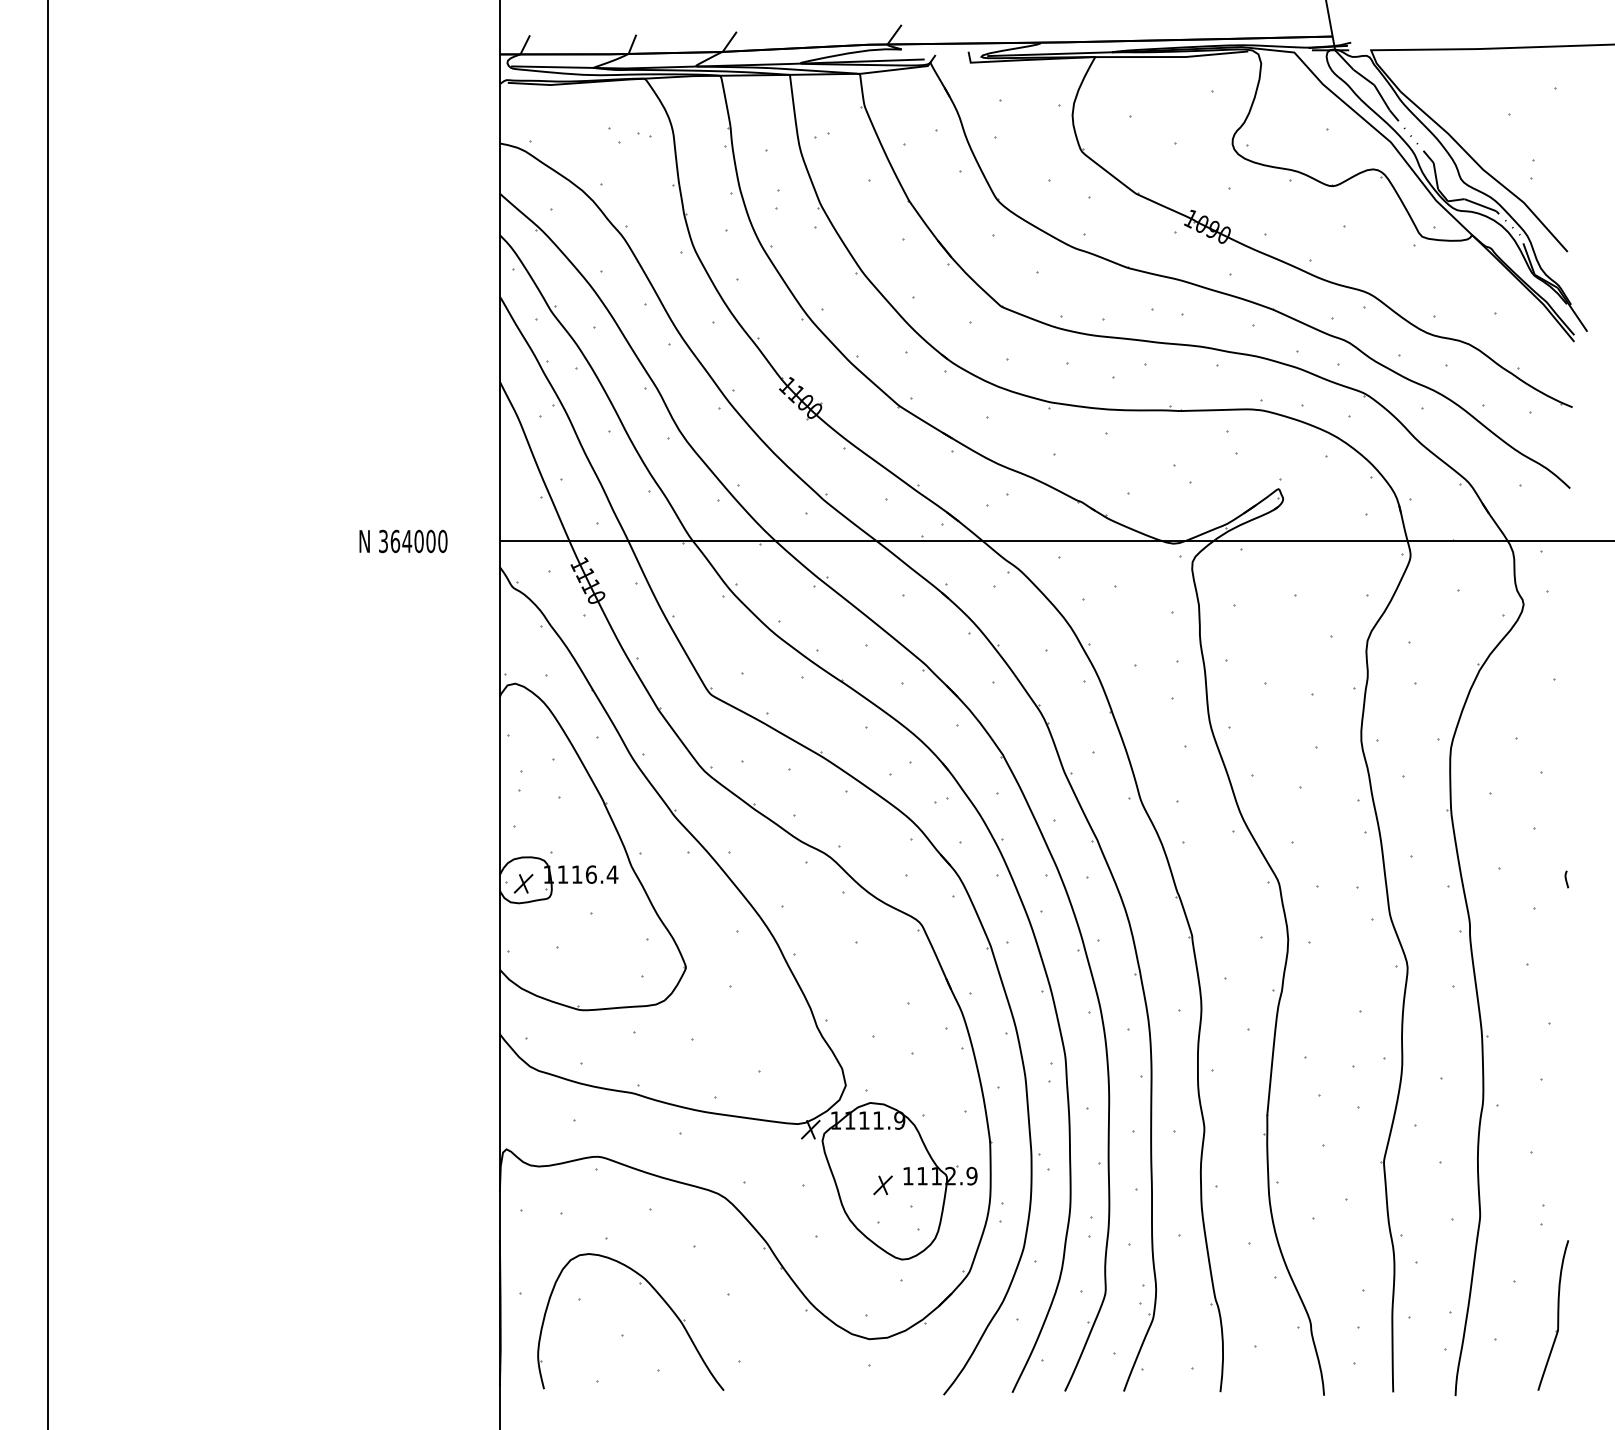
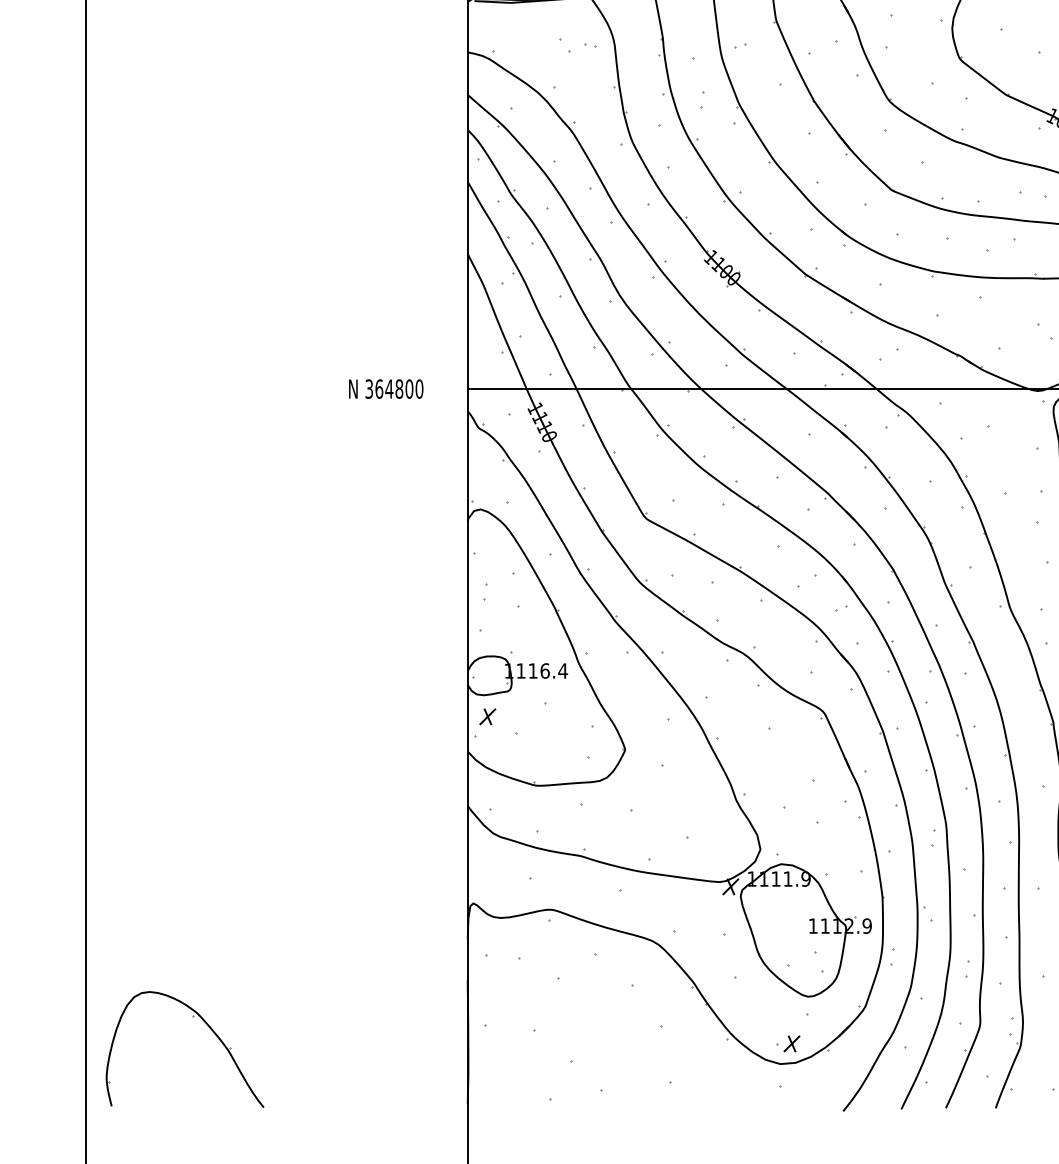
text: (418, 541) -> (398, 389), 364000 -> 364800
part: (523, 883) -> (487, 716), moved
part: (882, 1185) -> (791, 1044), moved
part: (657, 1294) -> (207, 1026), moved

